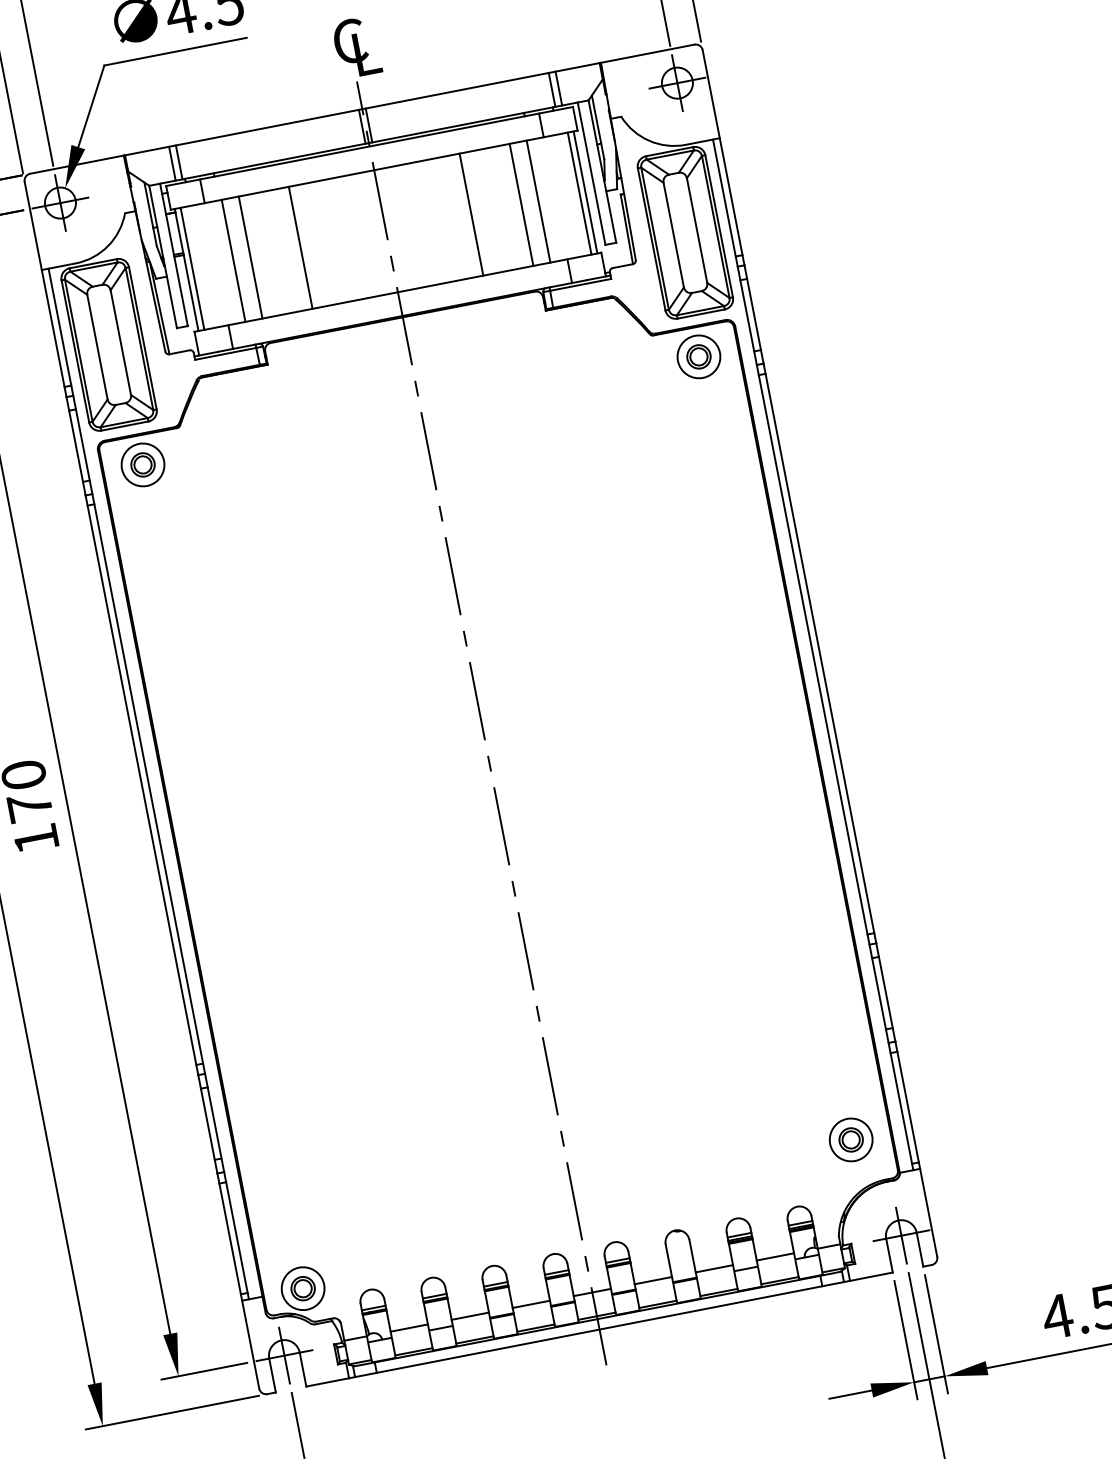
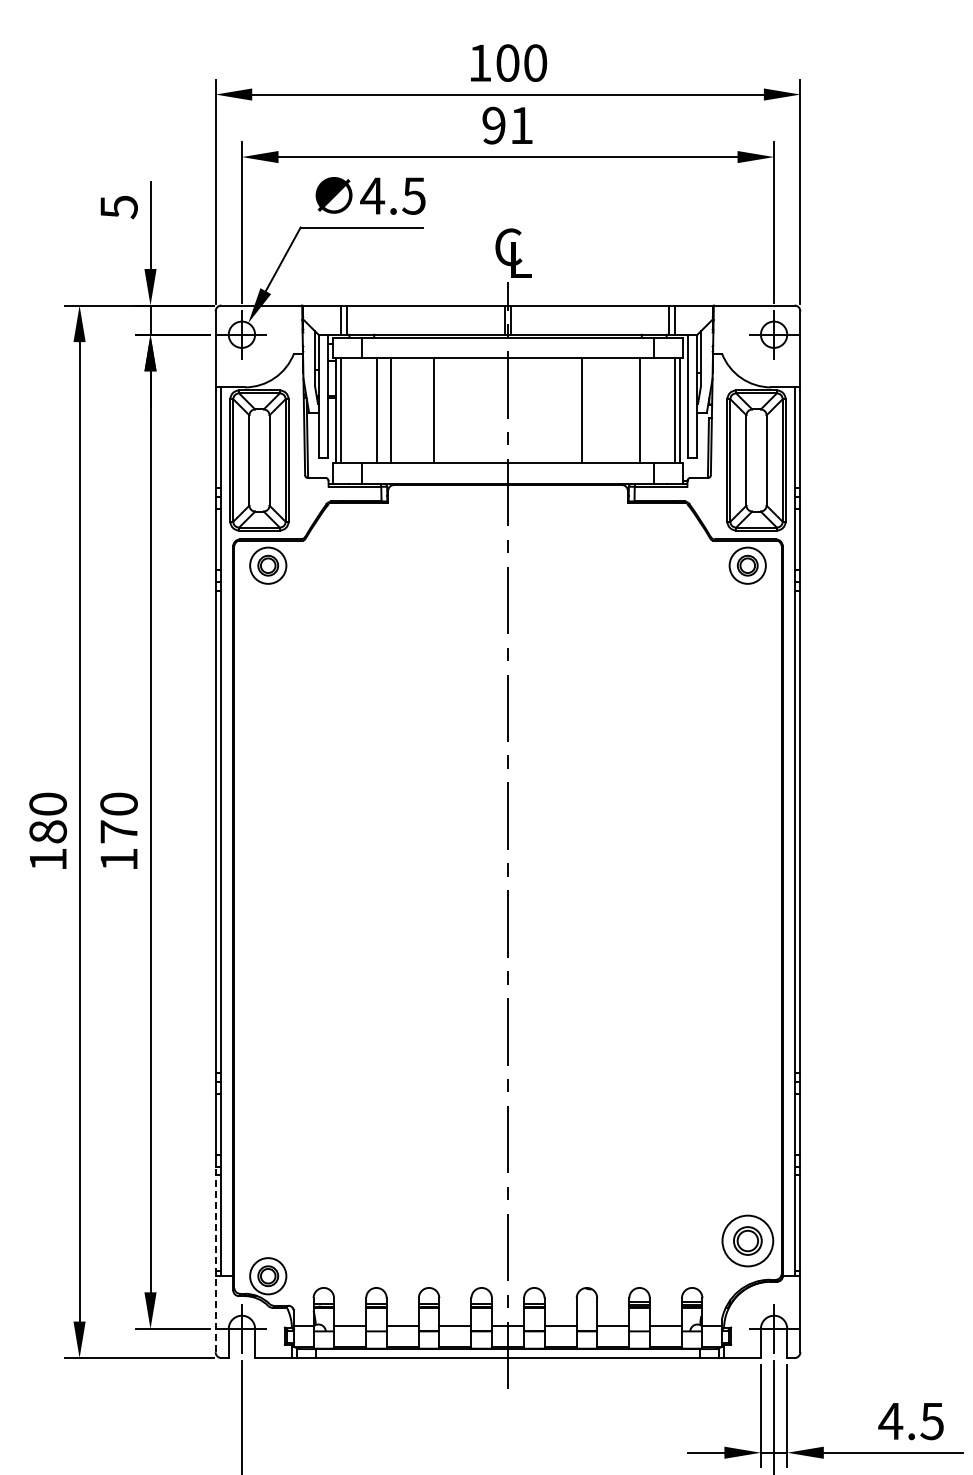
line: (521, 204) -> (624, 410), removed
part: (850, 1140) -> (747, 1241), size x1.4
line: (238, 1281) -> (215, 1259), solid -> dashed

